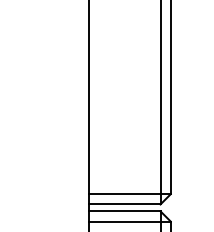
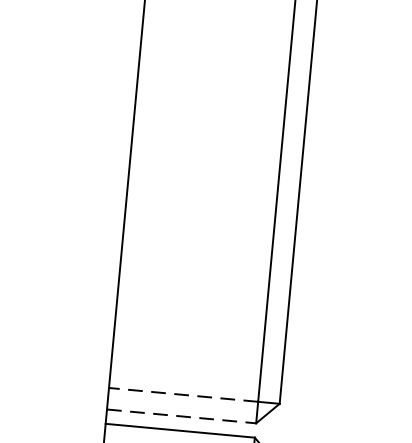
line: (124, 194) -> (182, 395), solid -> dashed
line: (124, 204) -> (180, 416), solid -> dashed

